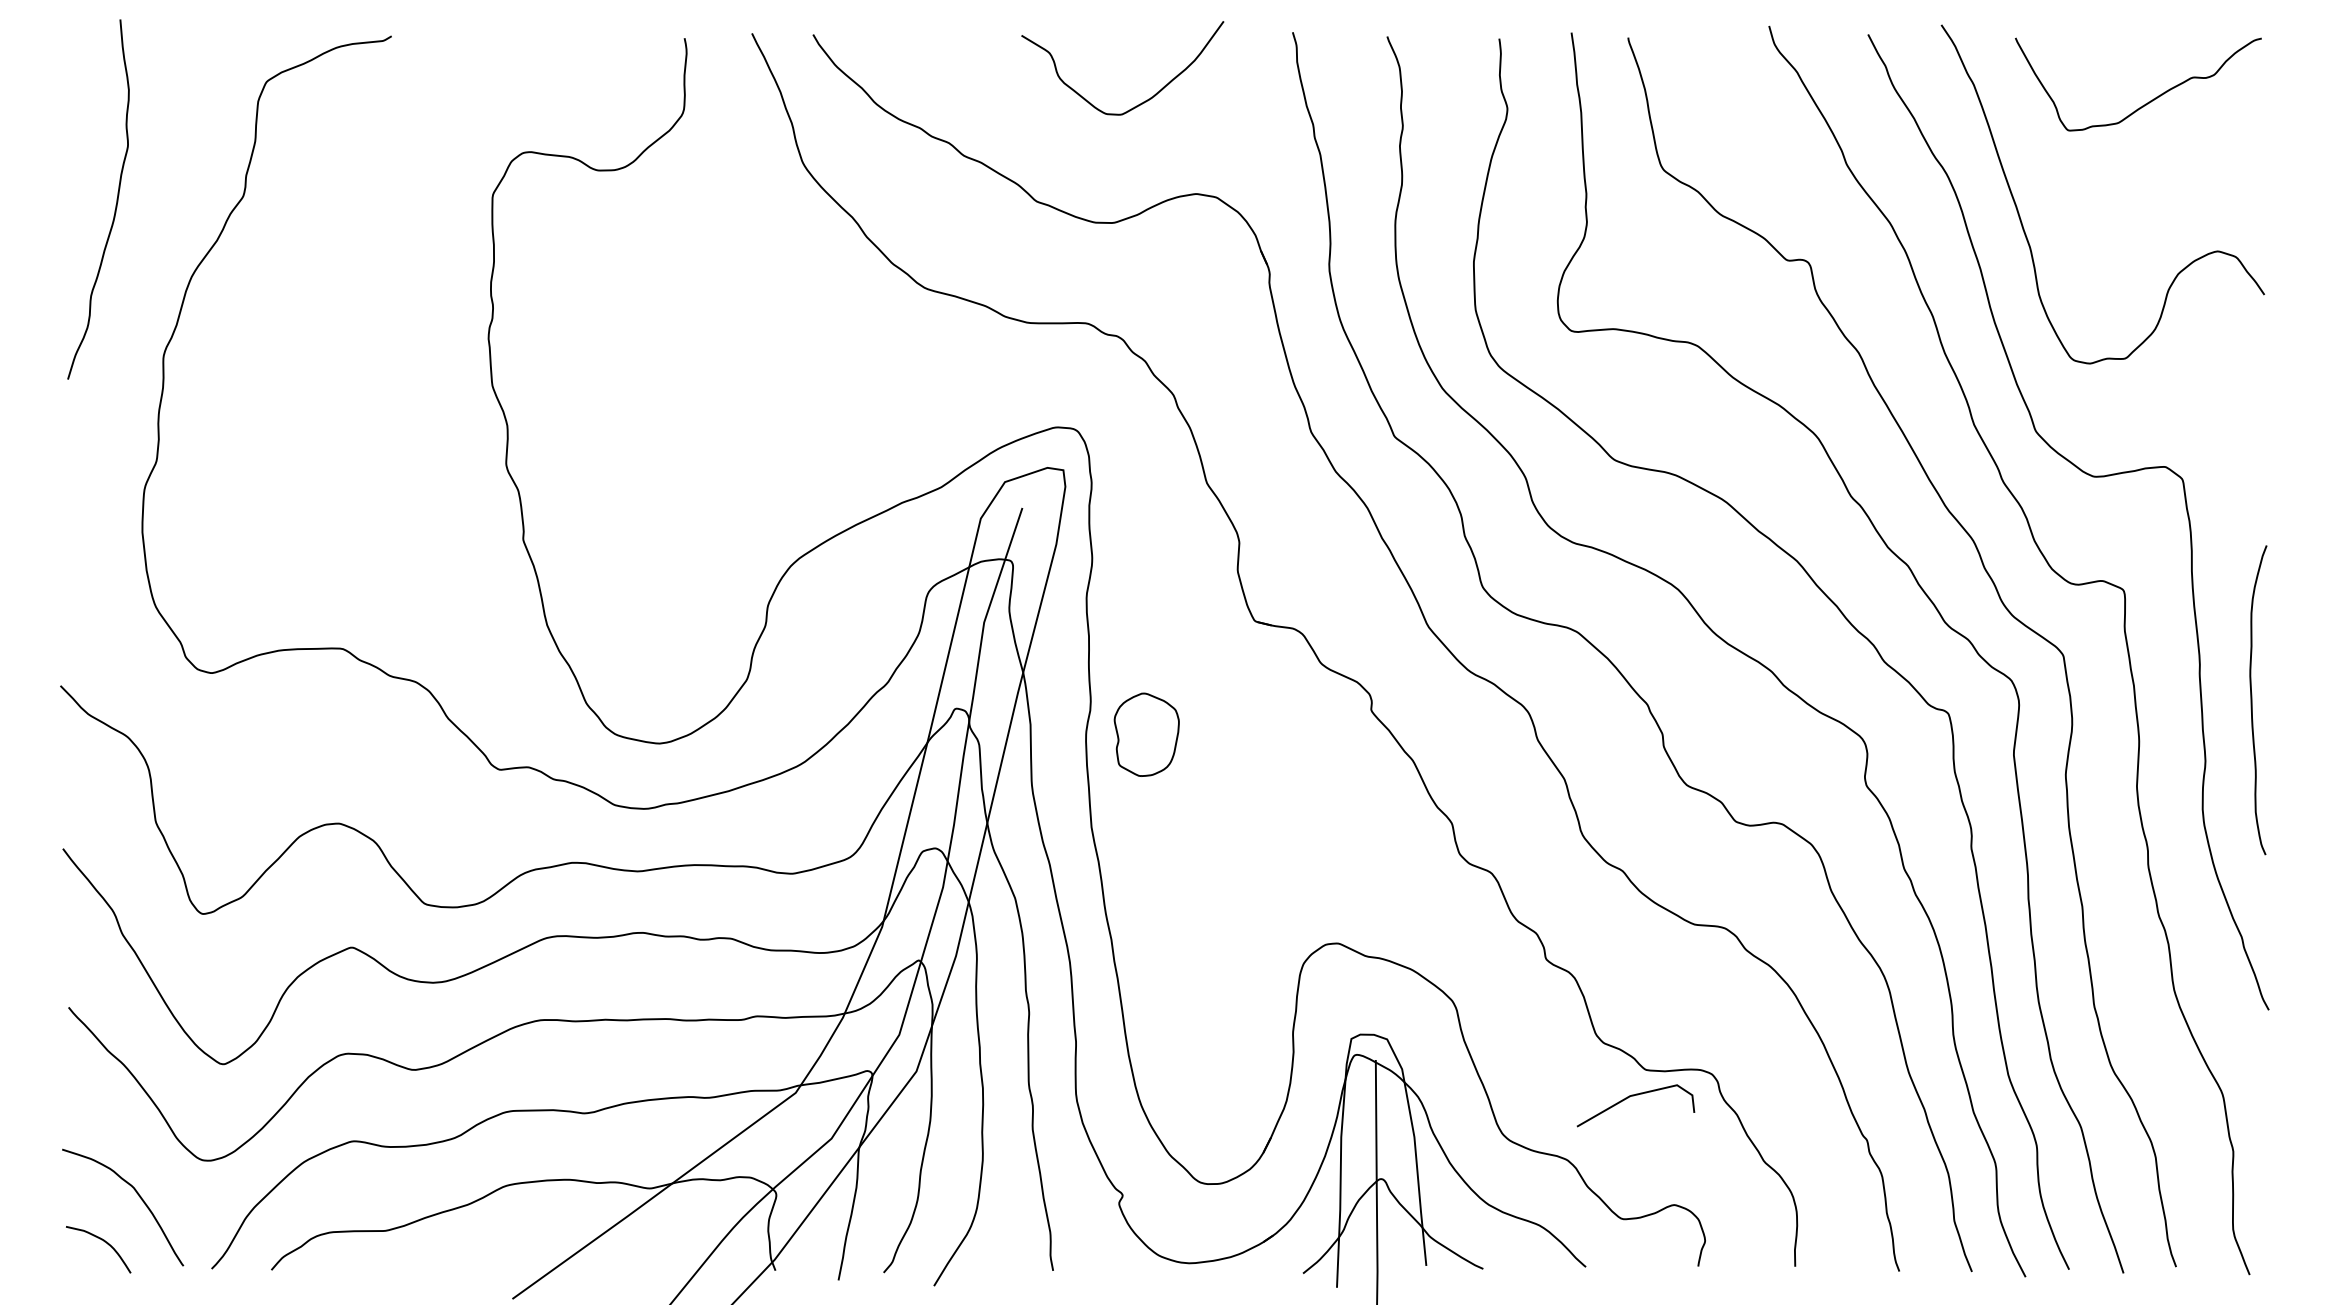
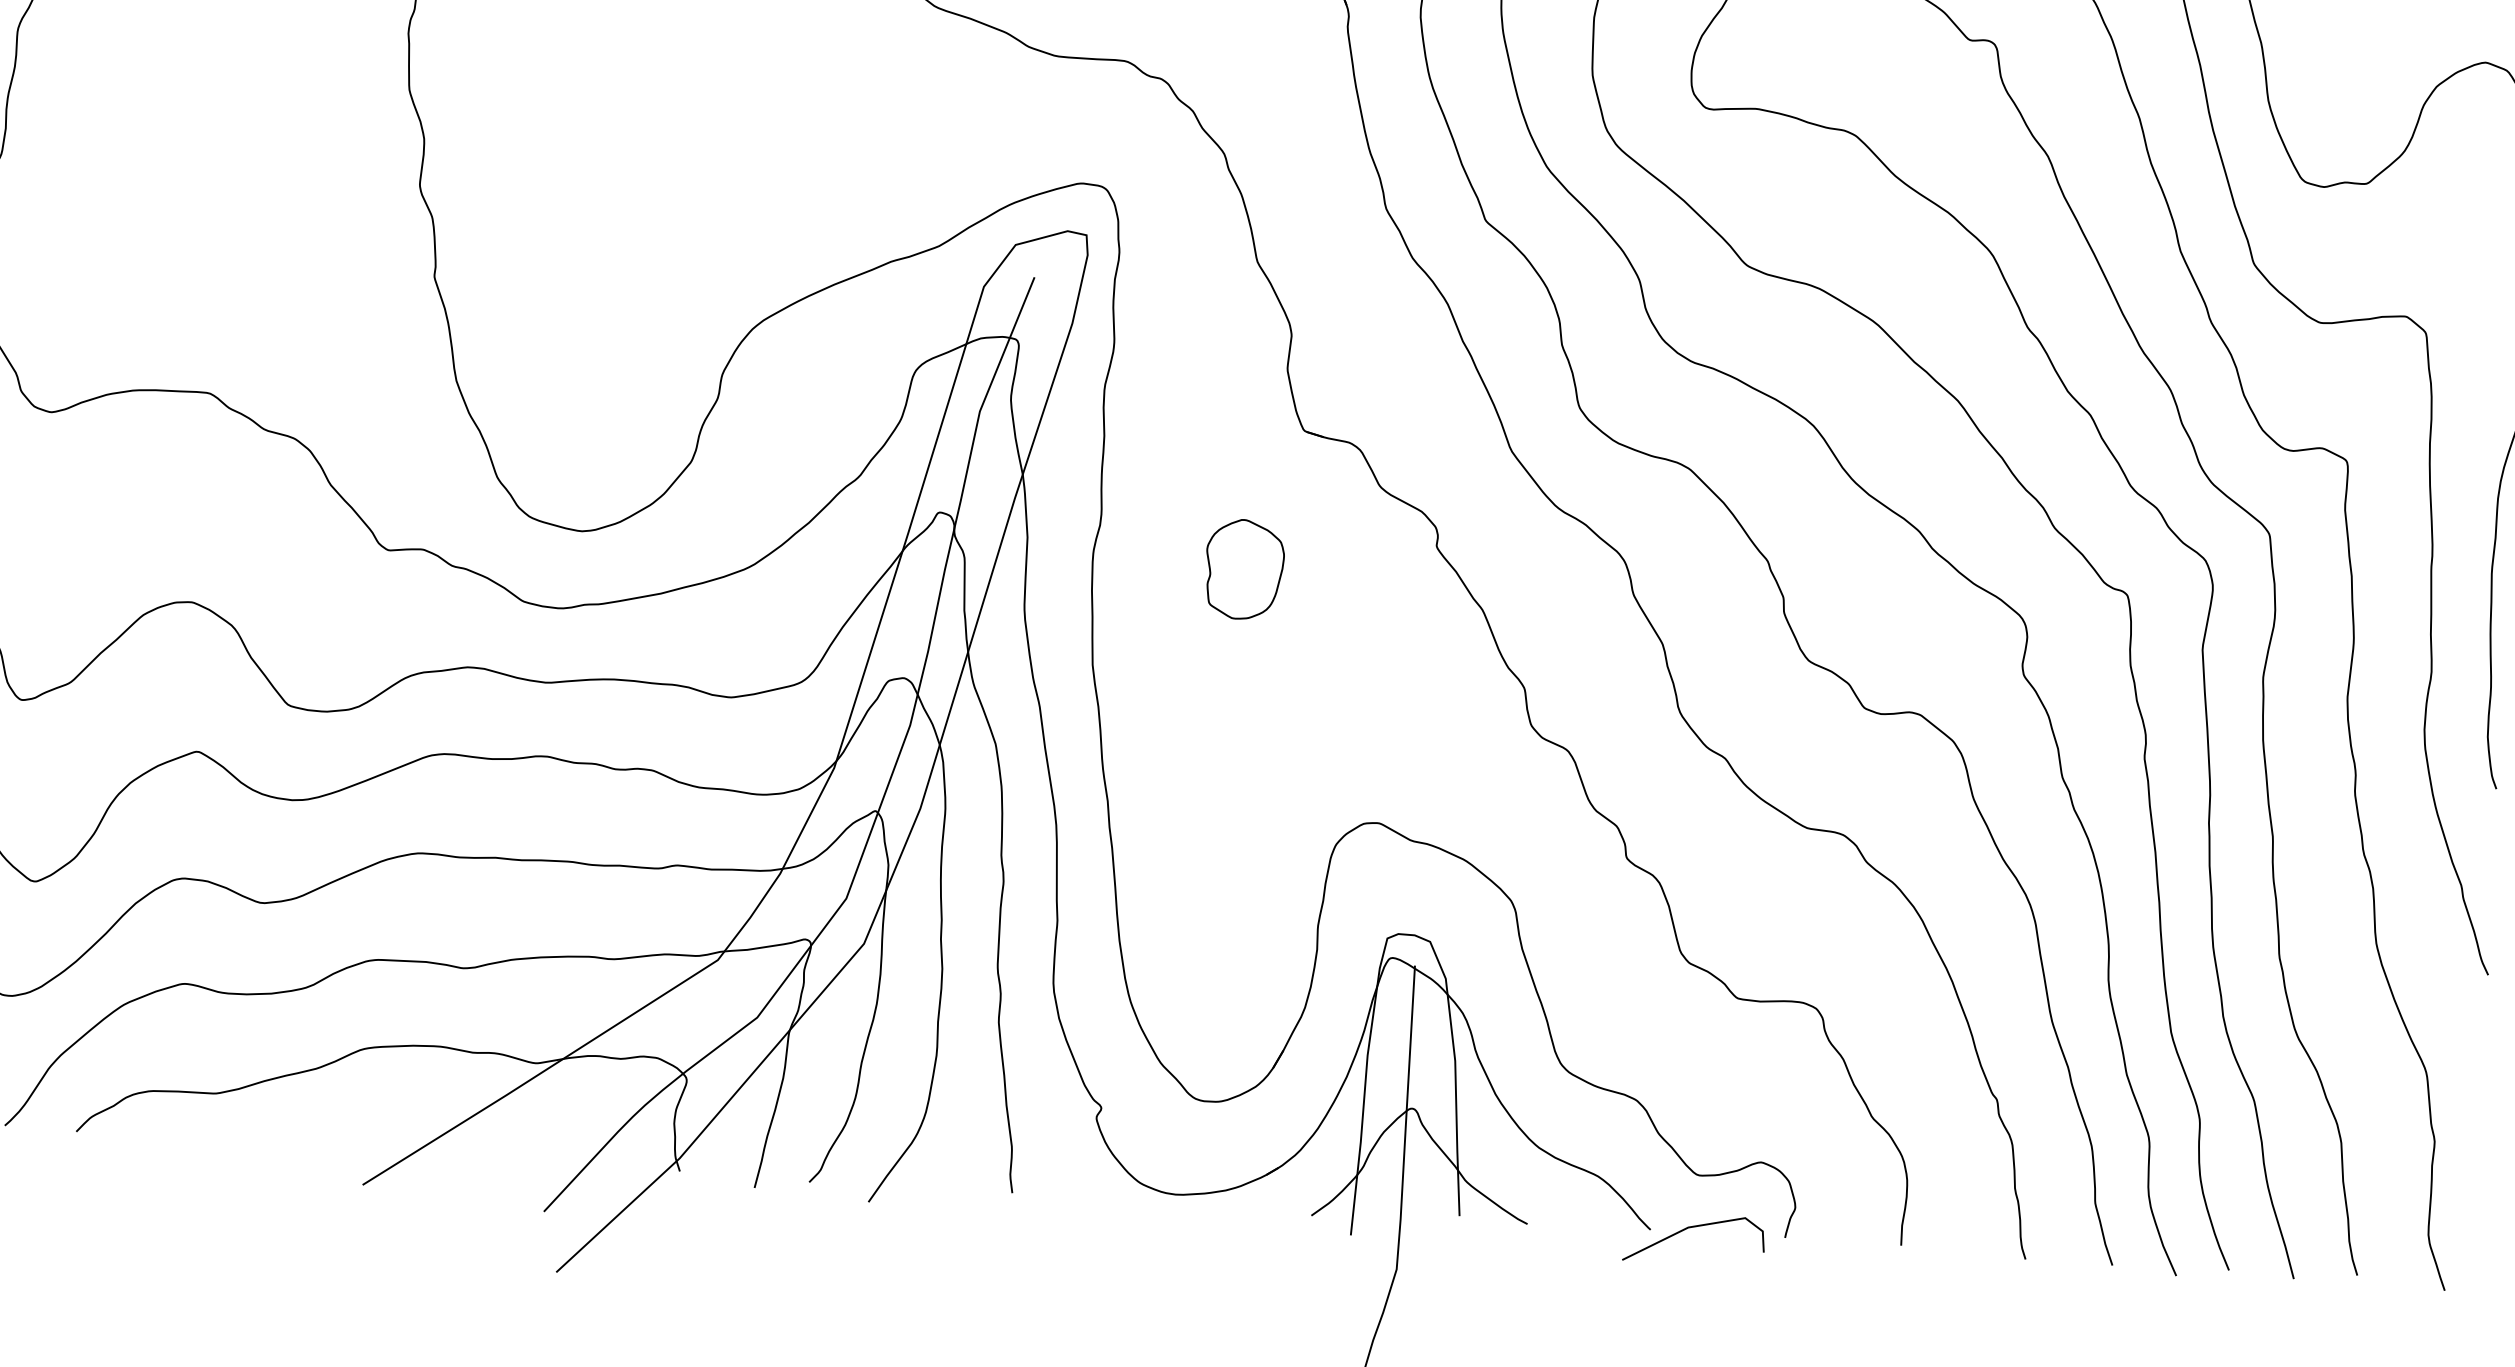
part: (1146, 734) -> (1244, 569), moved
line: (1633, 1096) -> (1692, 1228), moved

